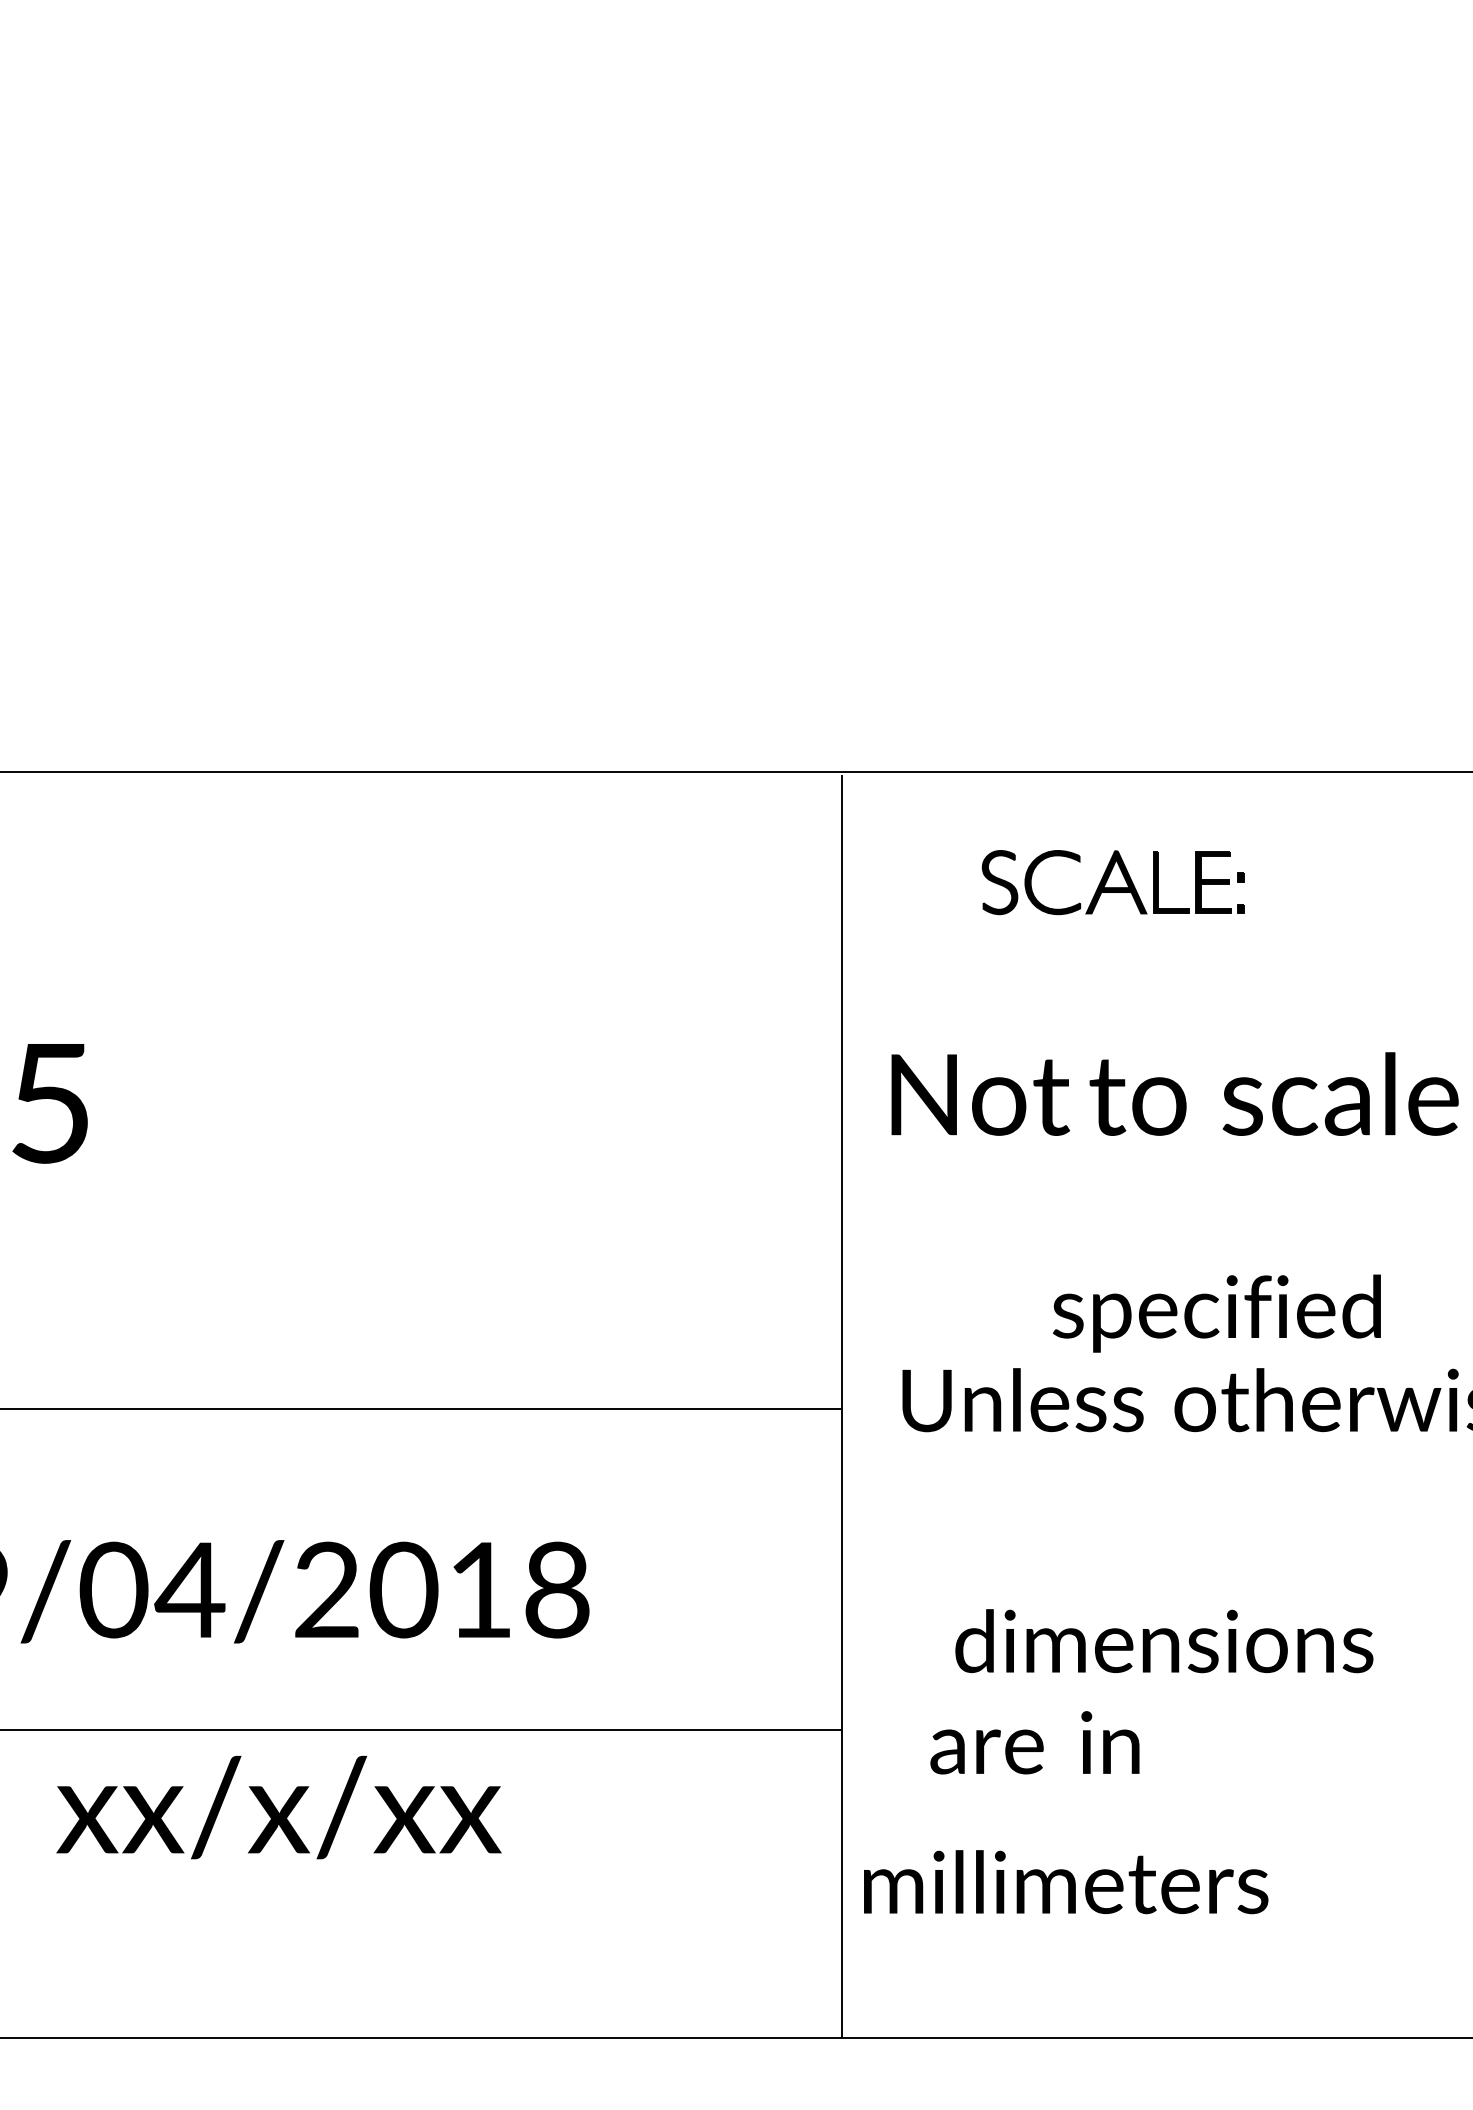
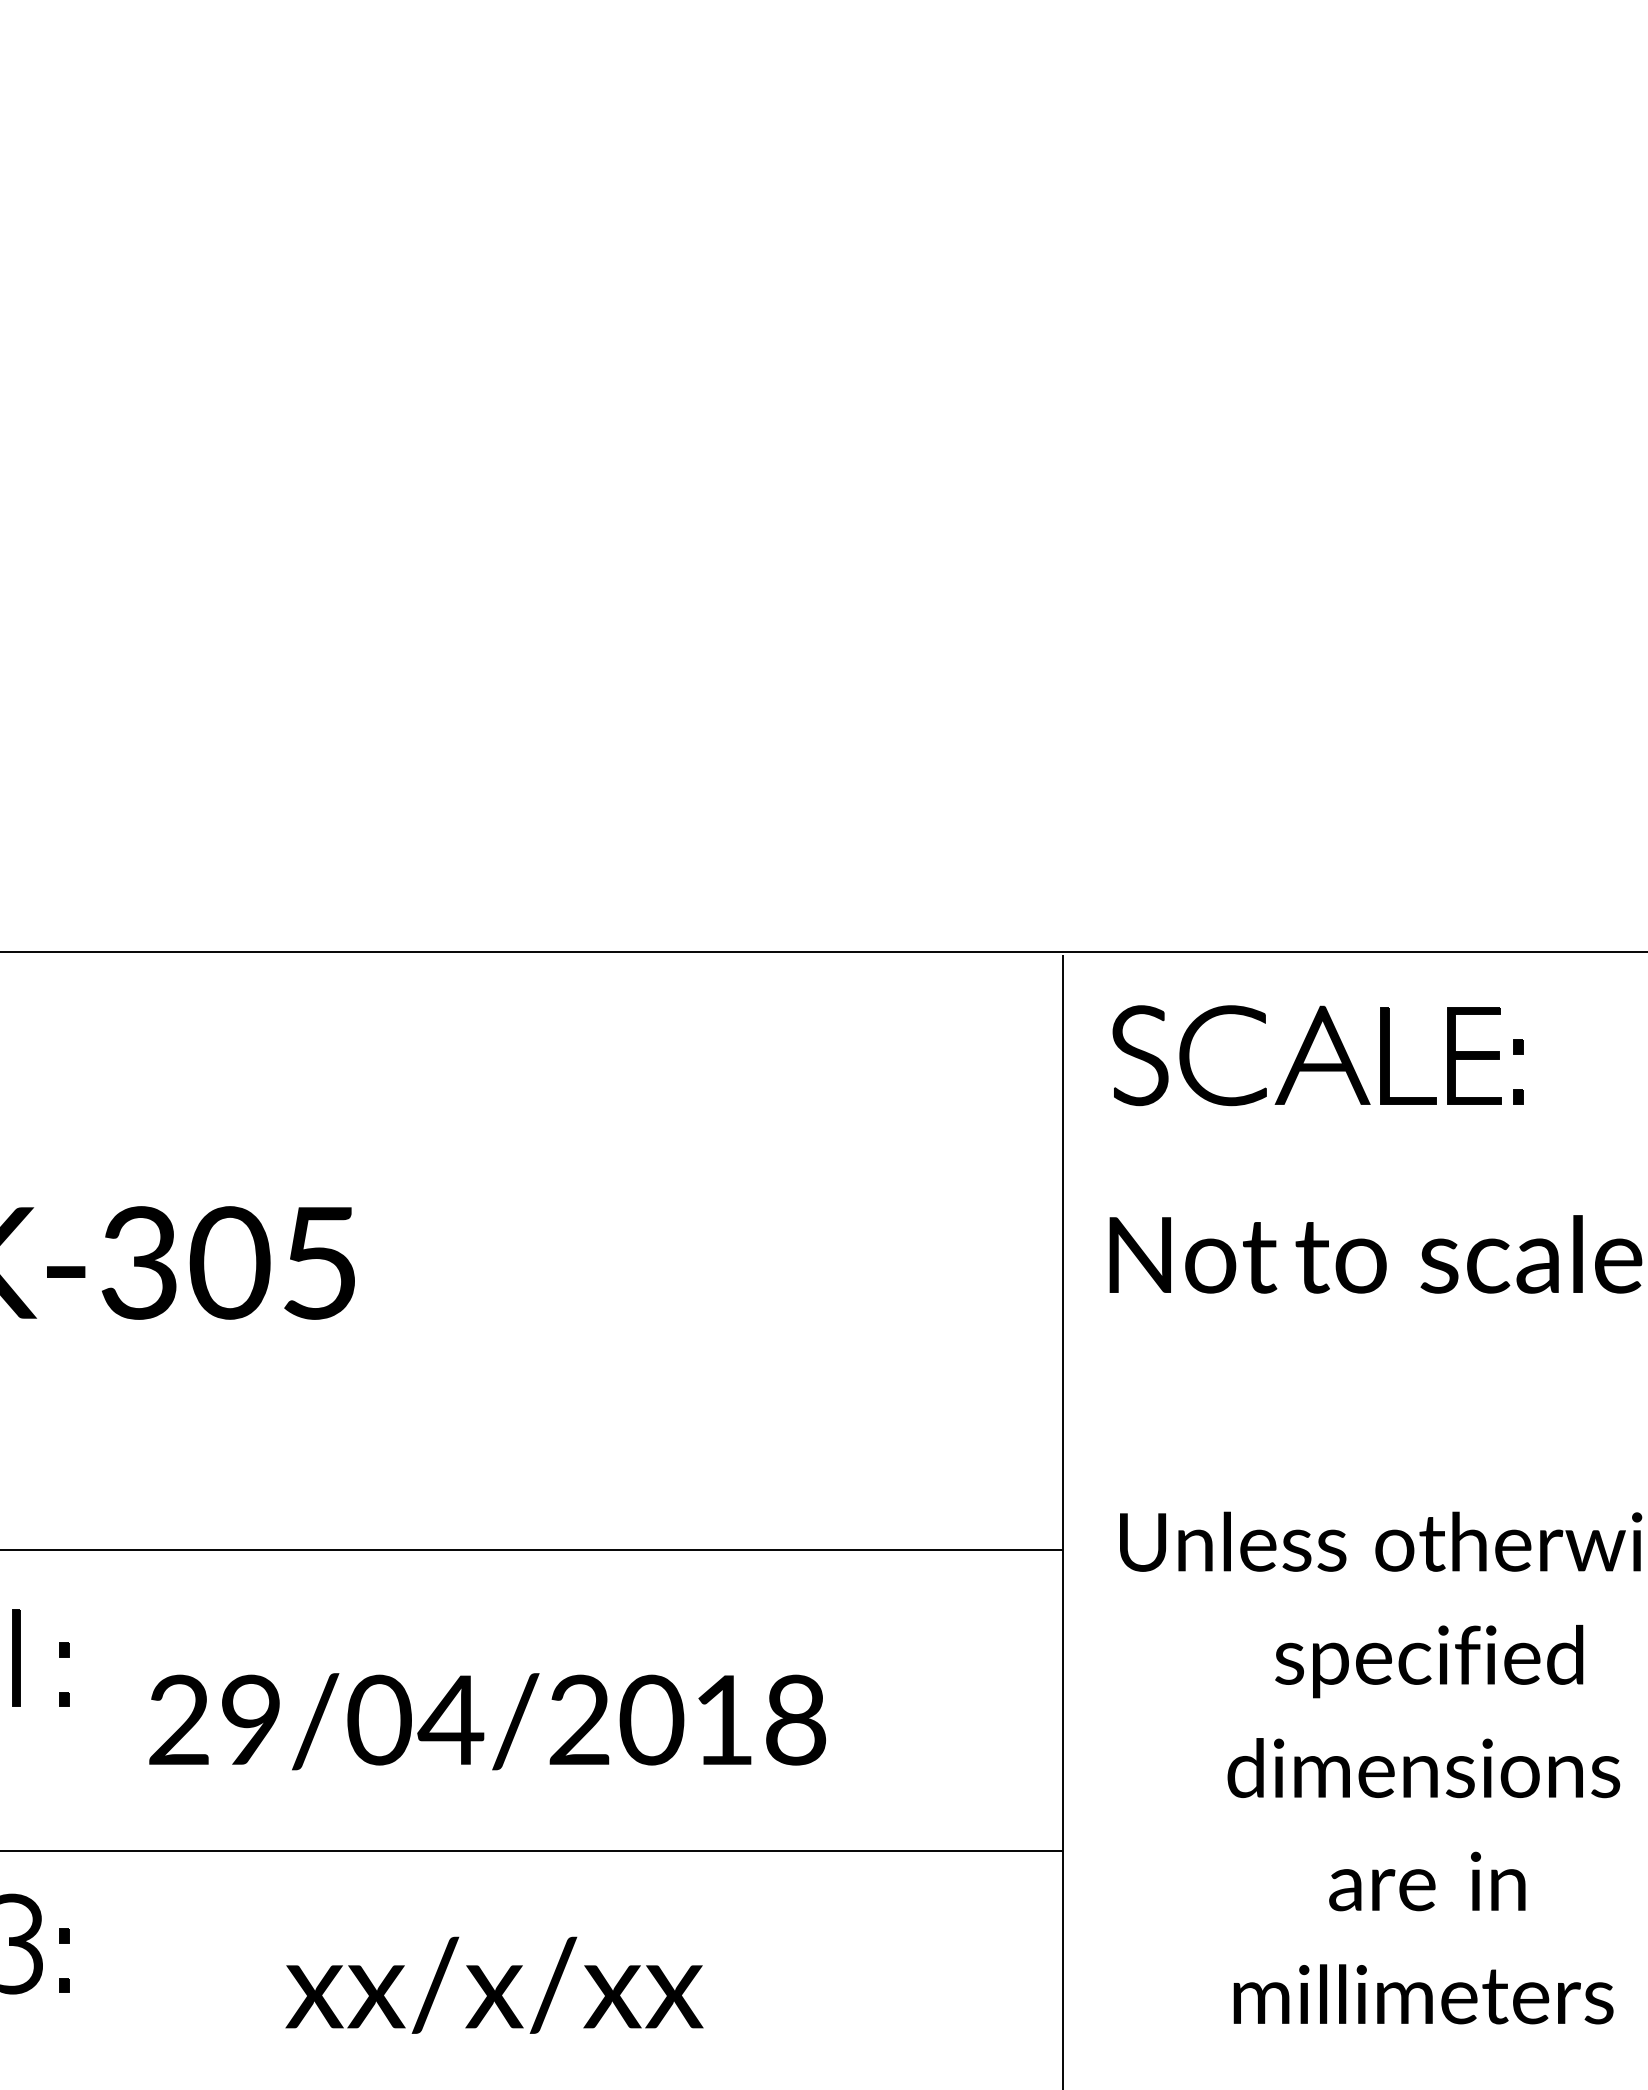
part: (1112, 882) -> (1317, 1055), size x1.67
text: (1217, 1313) -> (1429, 1661), moved
text: (1164, 1641) -> (1423, 1768), moved
text: (1035, 1742) -> (1427, 1881), moved
text: (278, 1806) -> (494, 1984), moved
text: (1066, 1882) -> (1423, 1994), moved

